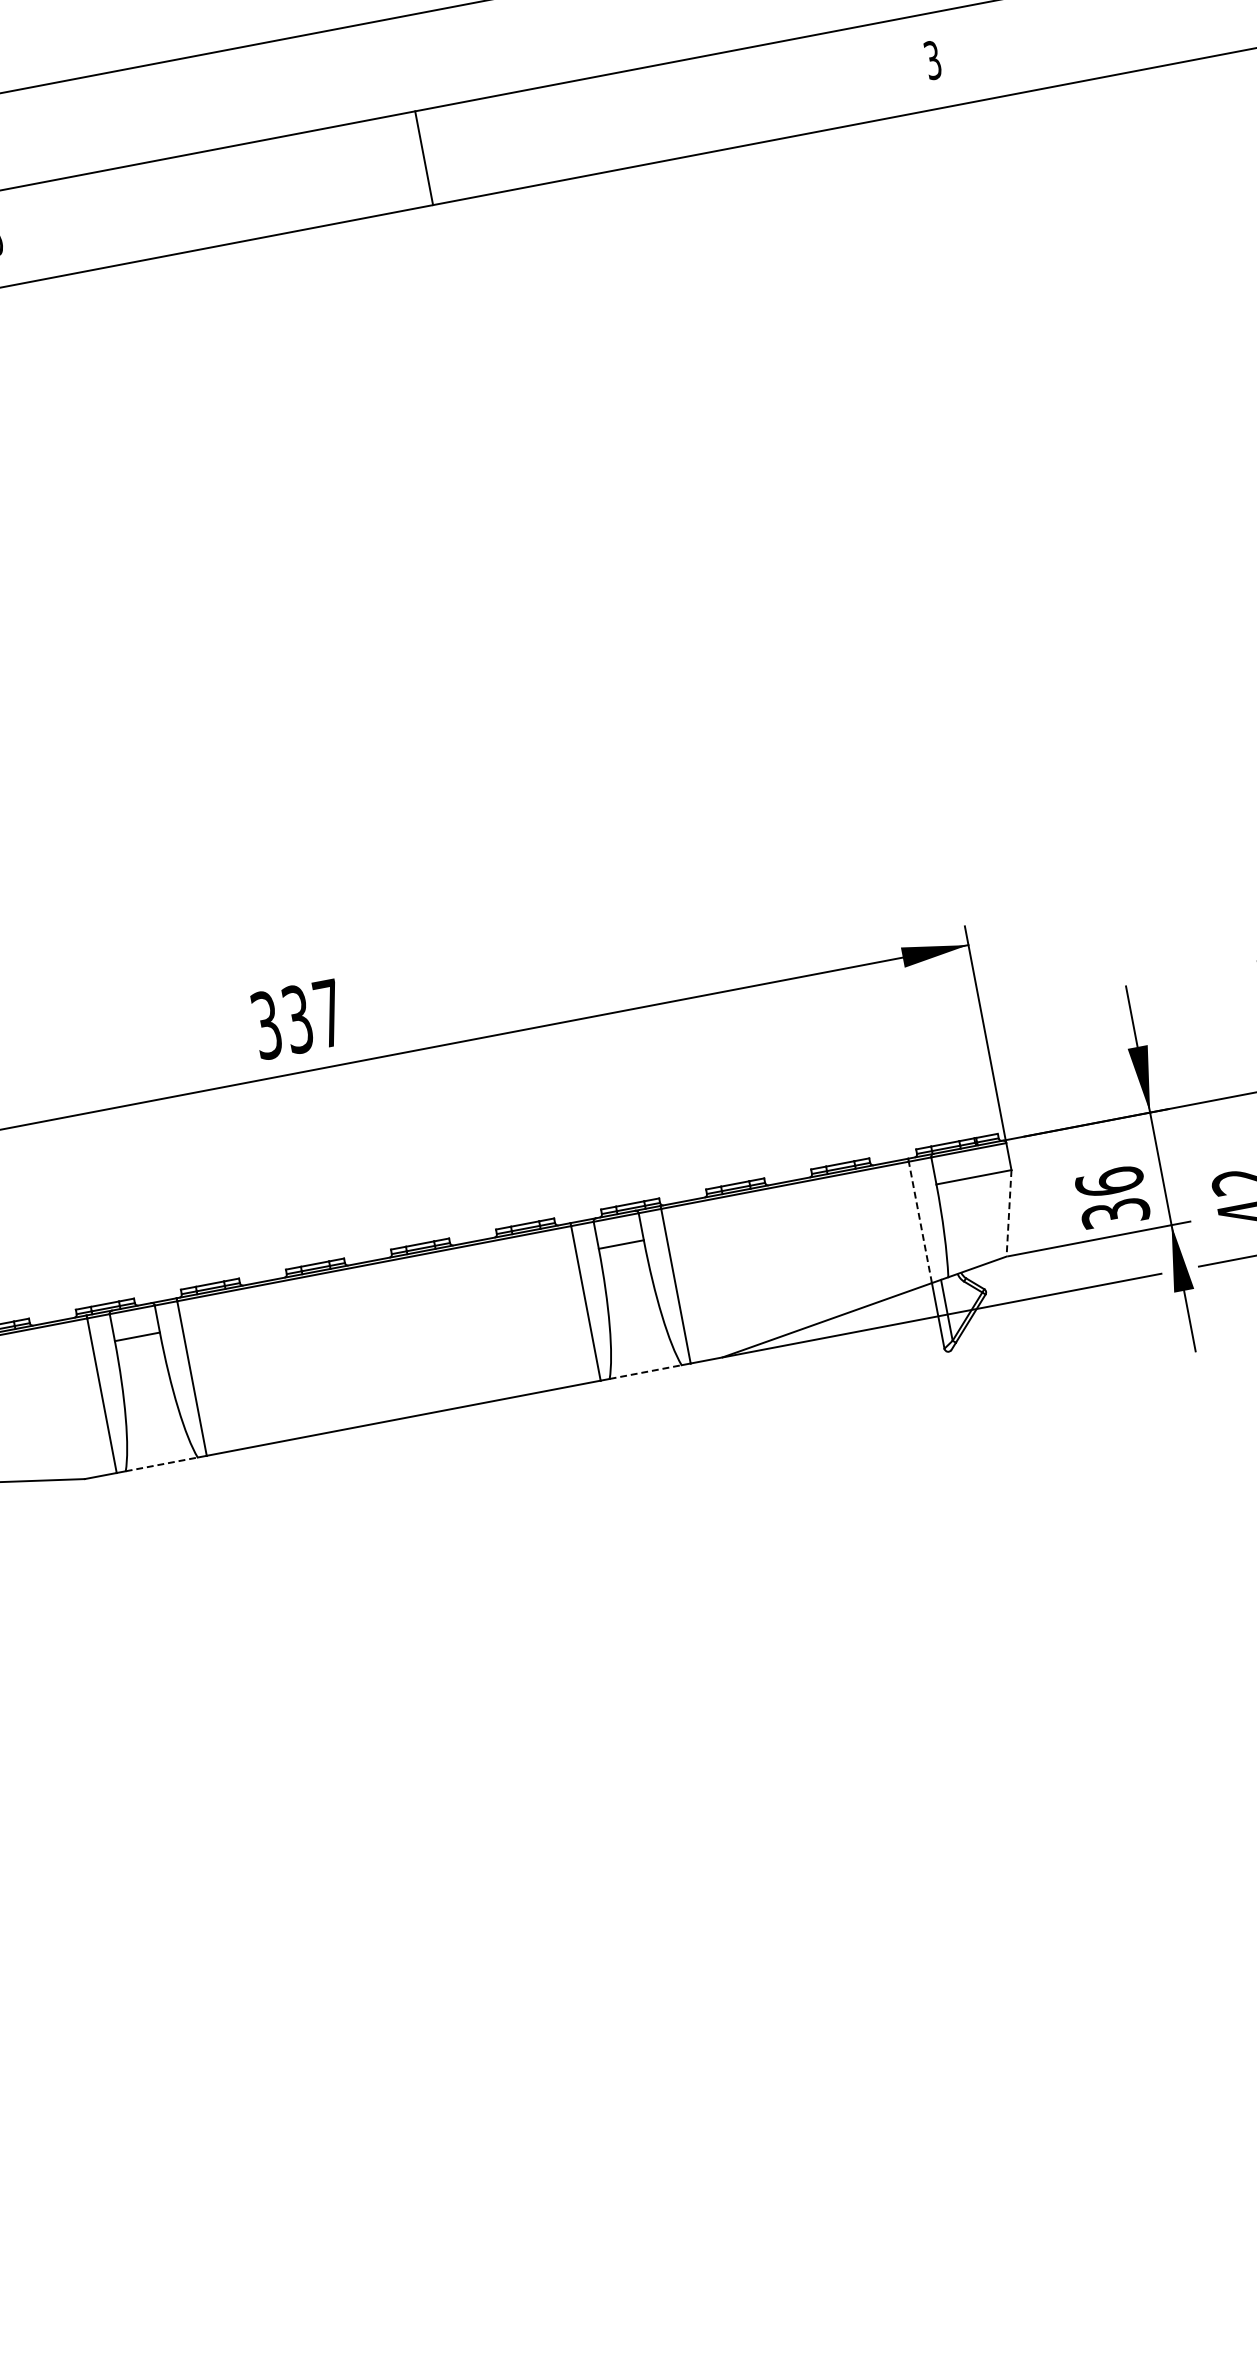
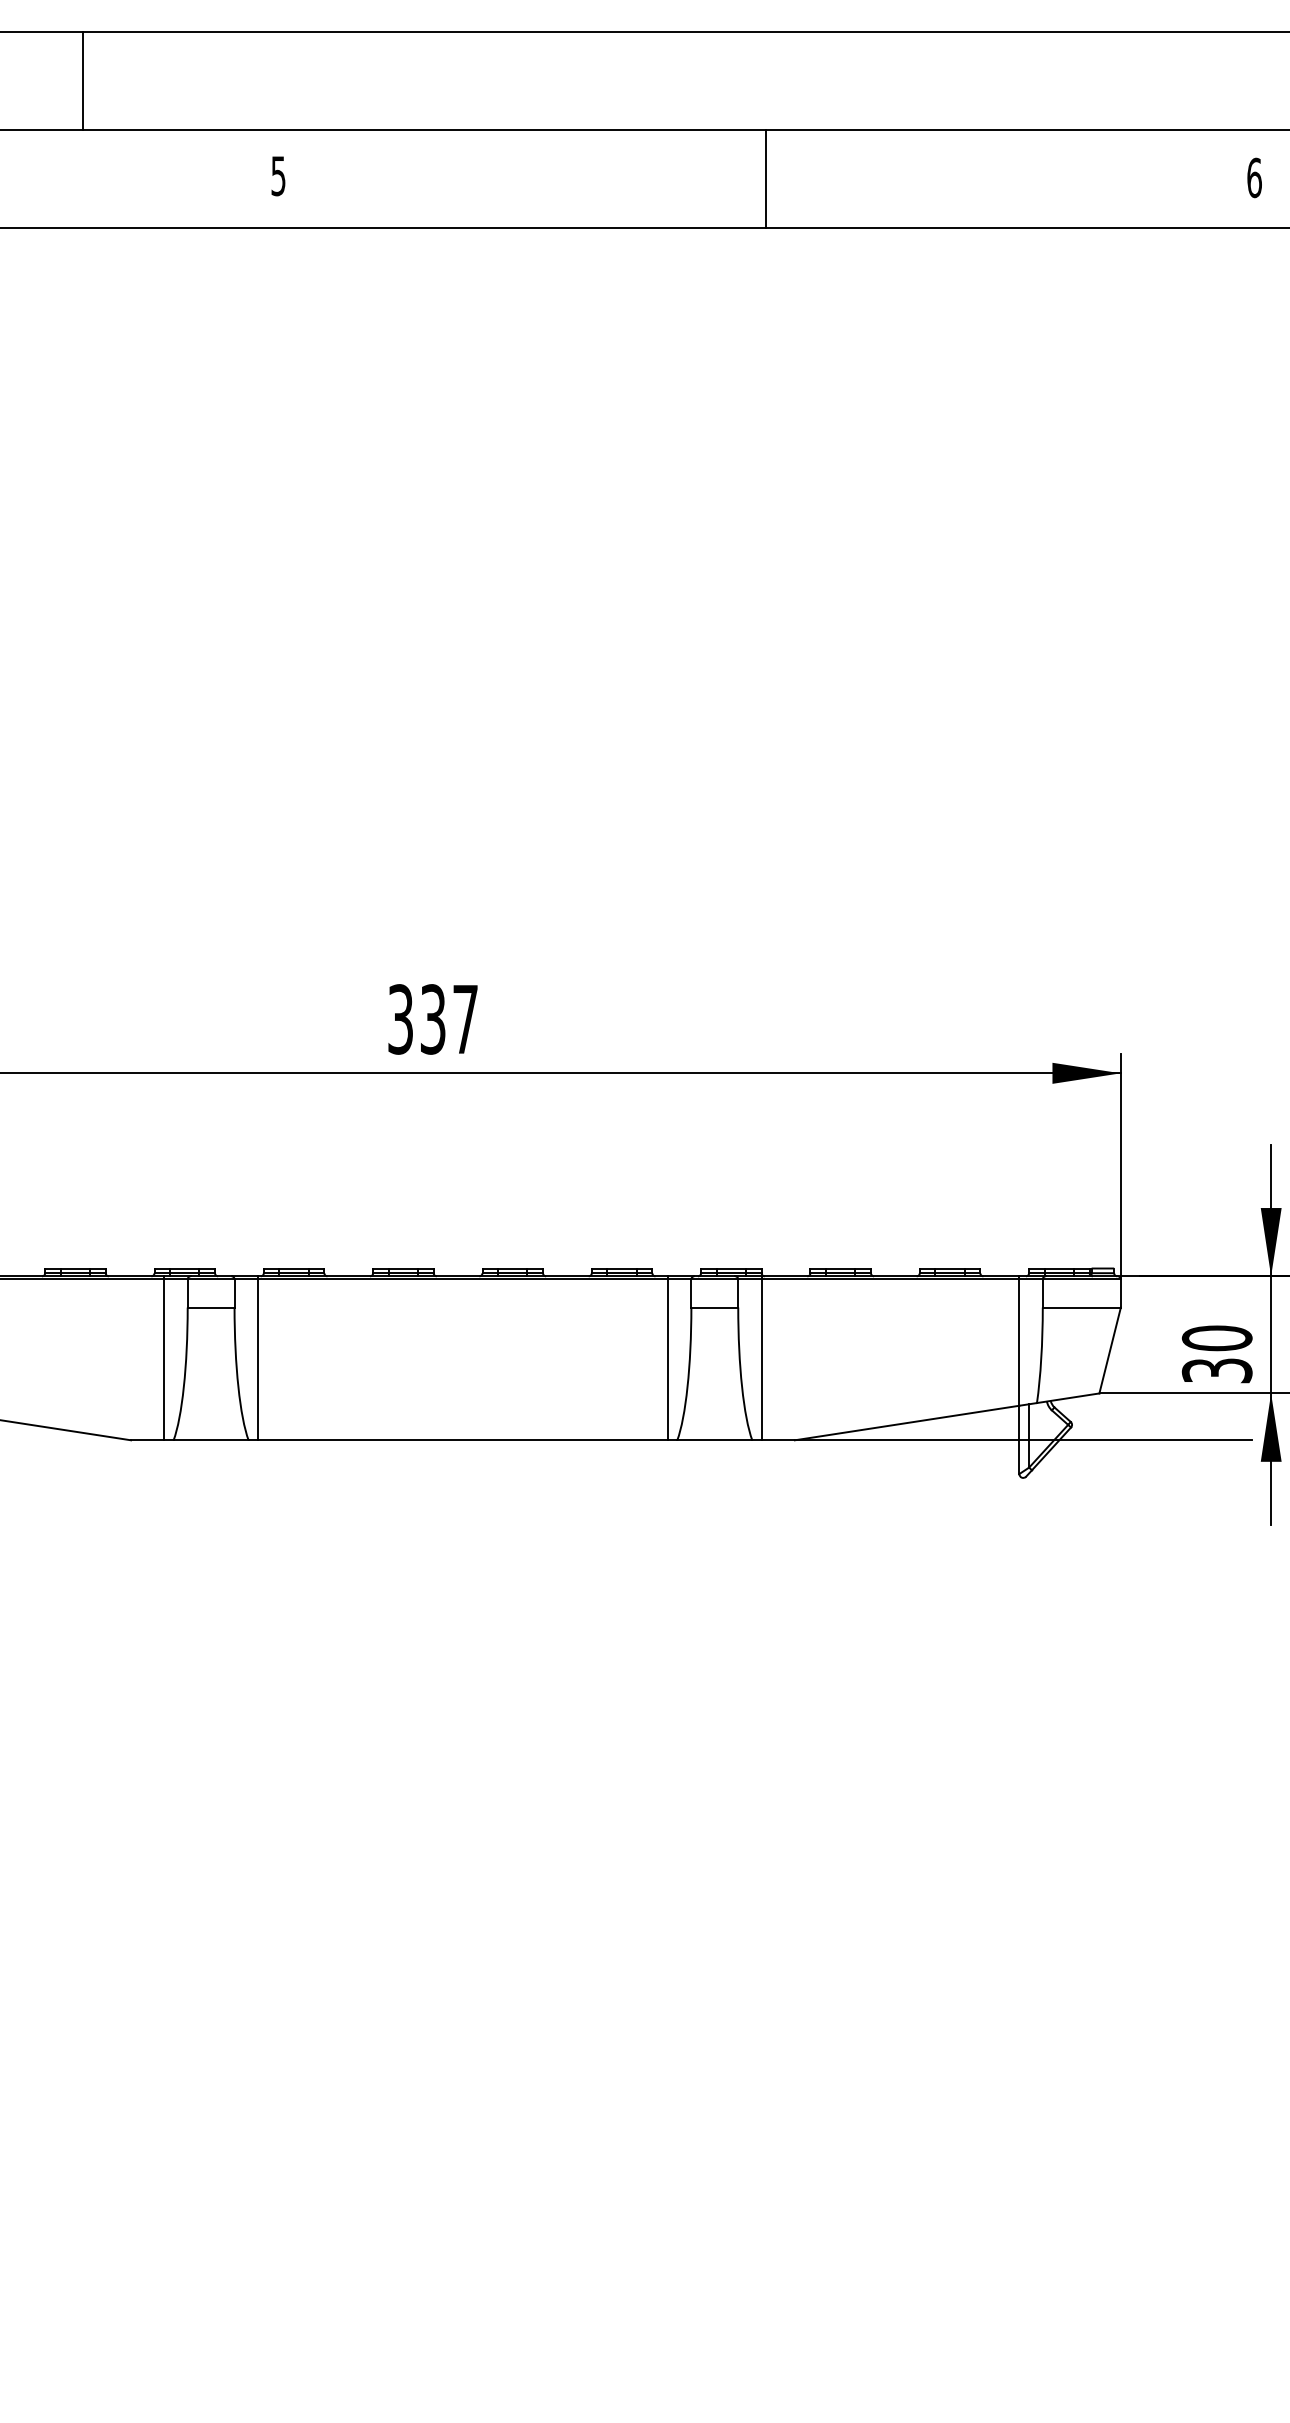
text: (932, 59) -> (1254, 177), 3 -> 6
line: (423, 158) -> (765, 178), moved
text: (1109, 1182) -> (1216, 1338), 36 -> 30
line: (1009, 1213) -> (1110, 1350), dashed -> solid
line: (920, 1222) -> (1019, 1342), dashed -> solid
line: (646, 1372) -> (715, 1440), dashed -> solid
line: (162, 1464) -> (211, 1440), dashed -> solid

